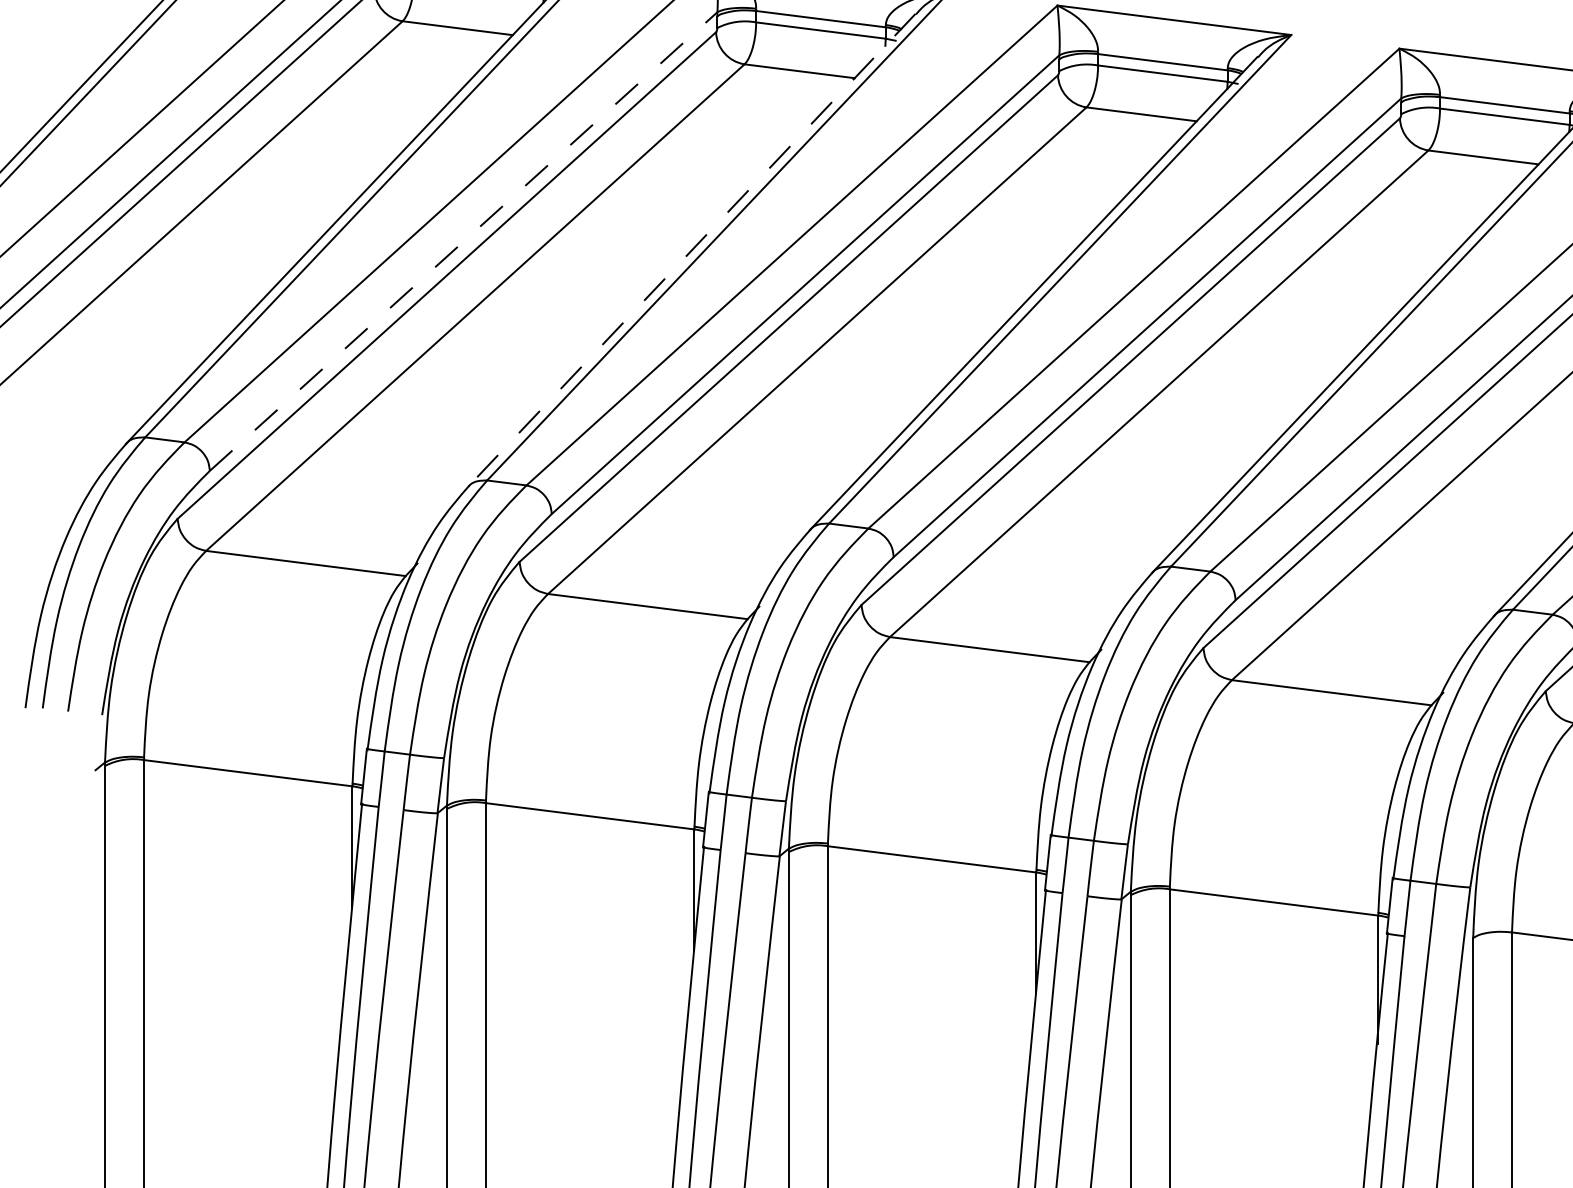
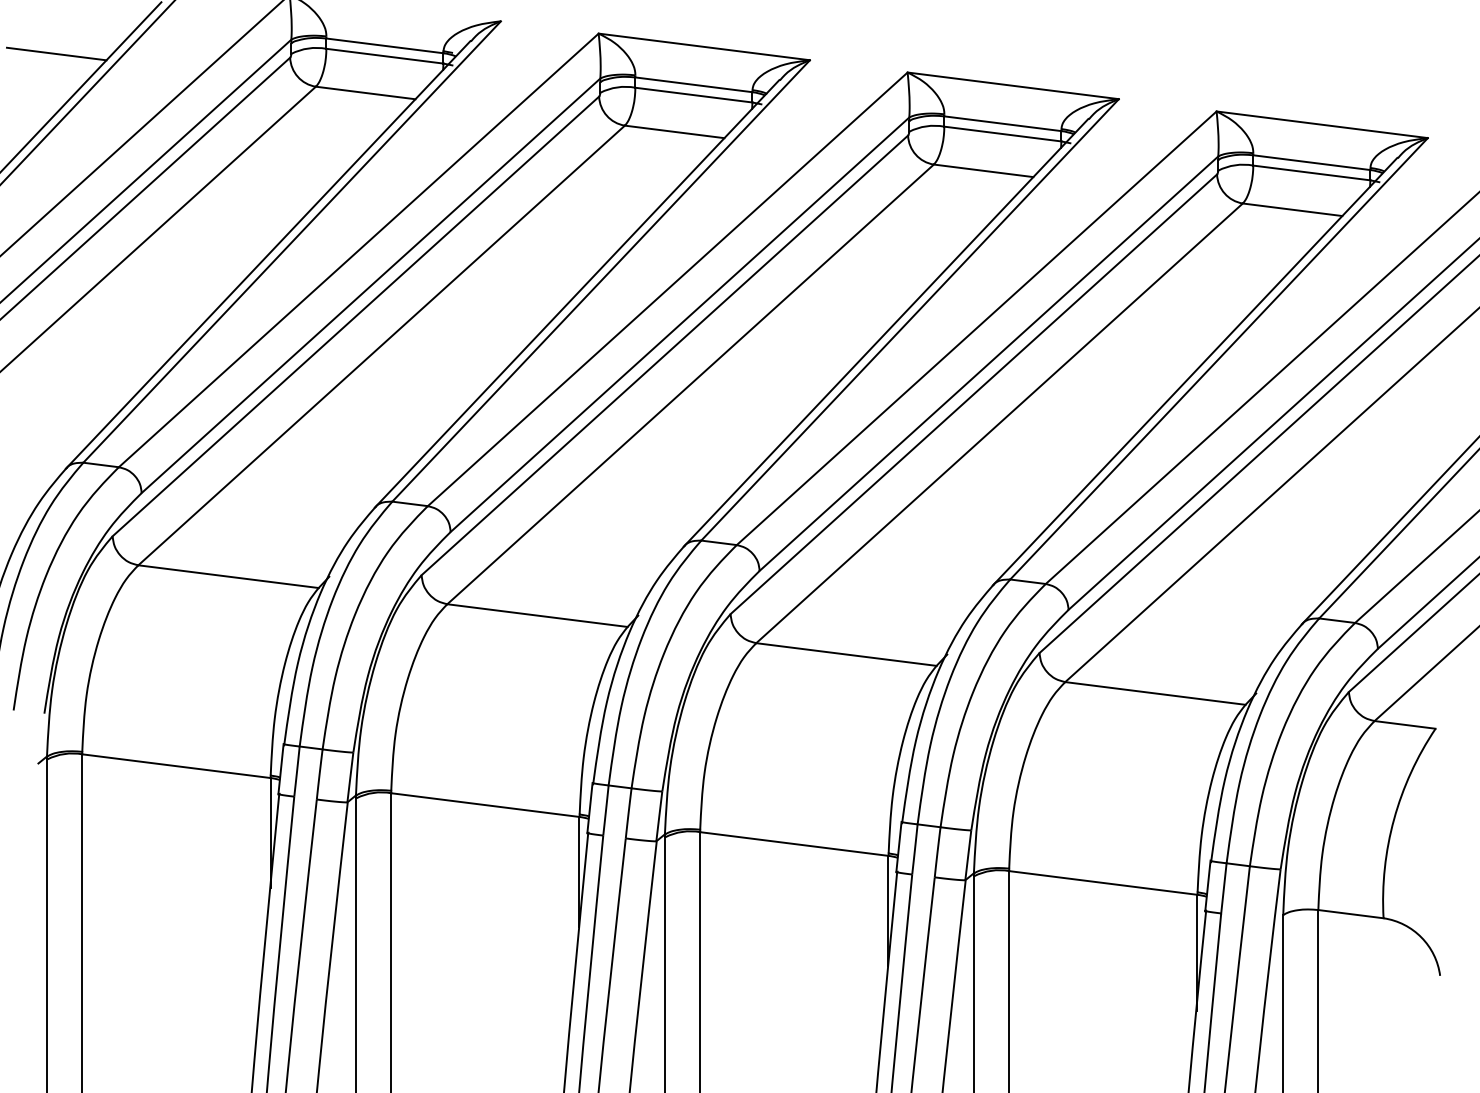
line: (464, 241) -> (371, 285), dashed -> solid
line: (691, 251) -> (576, 294), dashed -> solid

